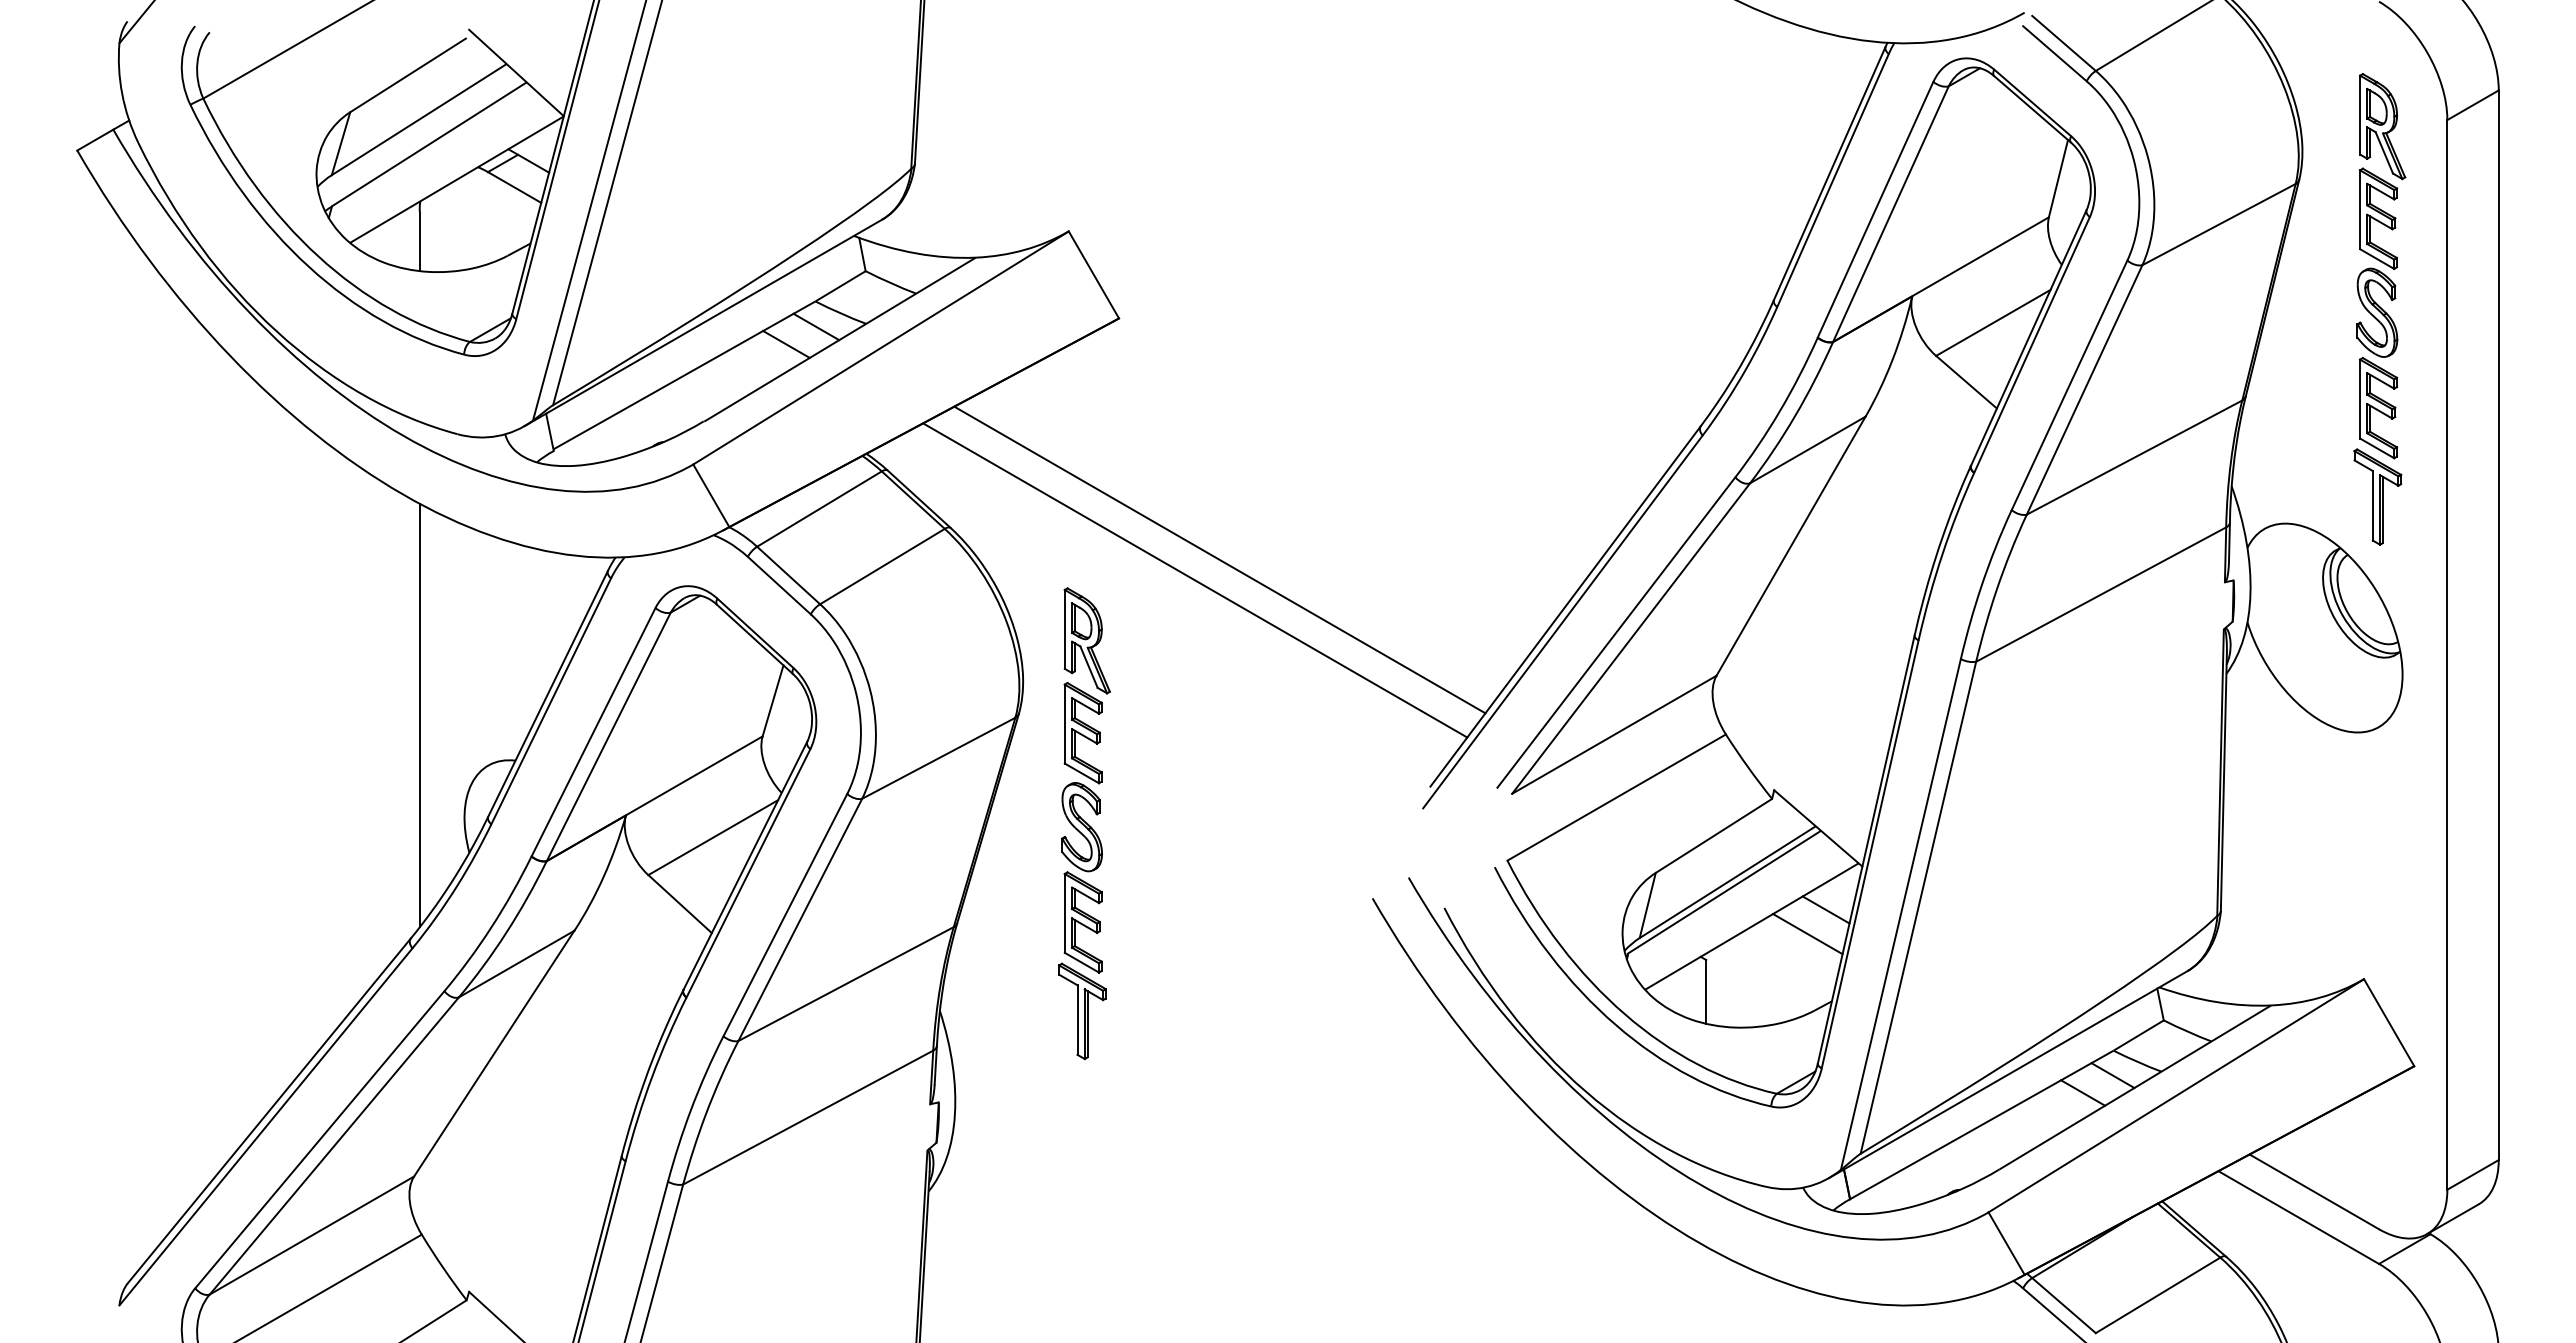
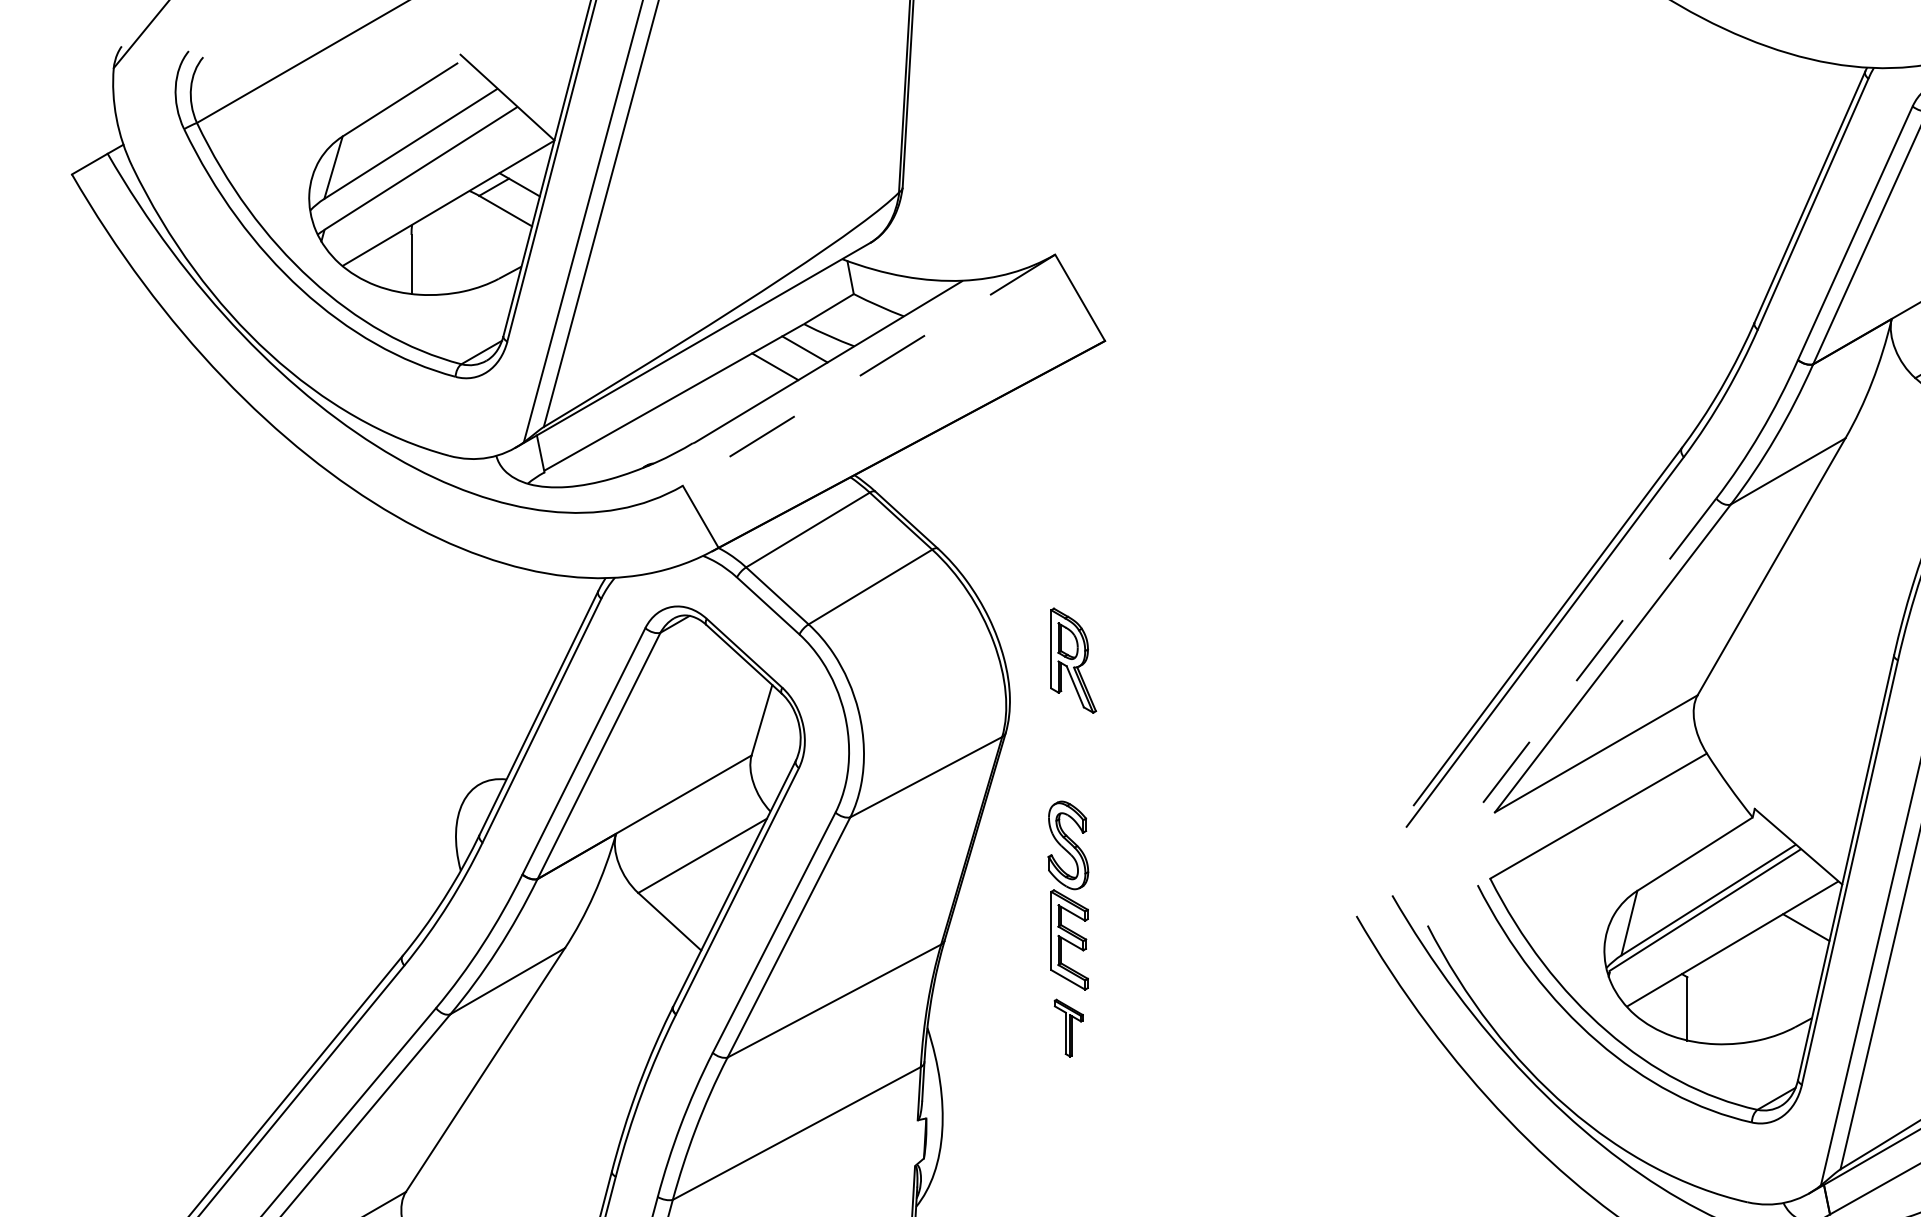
line: (881, 347) -> (869, 369), solid -> dashed
line: (1219, 559) -> (1204, 580), removed
line: (1195, 580) -> (1180, 600), removed
line: (1616, 632) -> (1598, 652), solid -> dashed
line: (419, 715) -> (411, 734), removed
part: (1082, 733) -> (1068, 752), removed
line: (1807, 934) -> (1787, 951), removed
part: (1082, 1011) -> (1068, 1028), size x0.6

